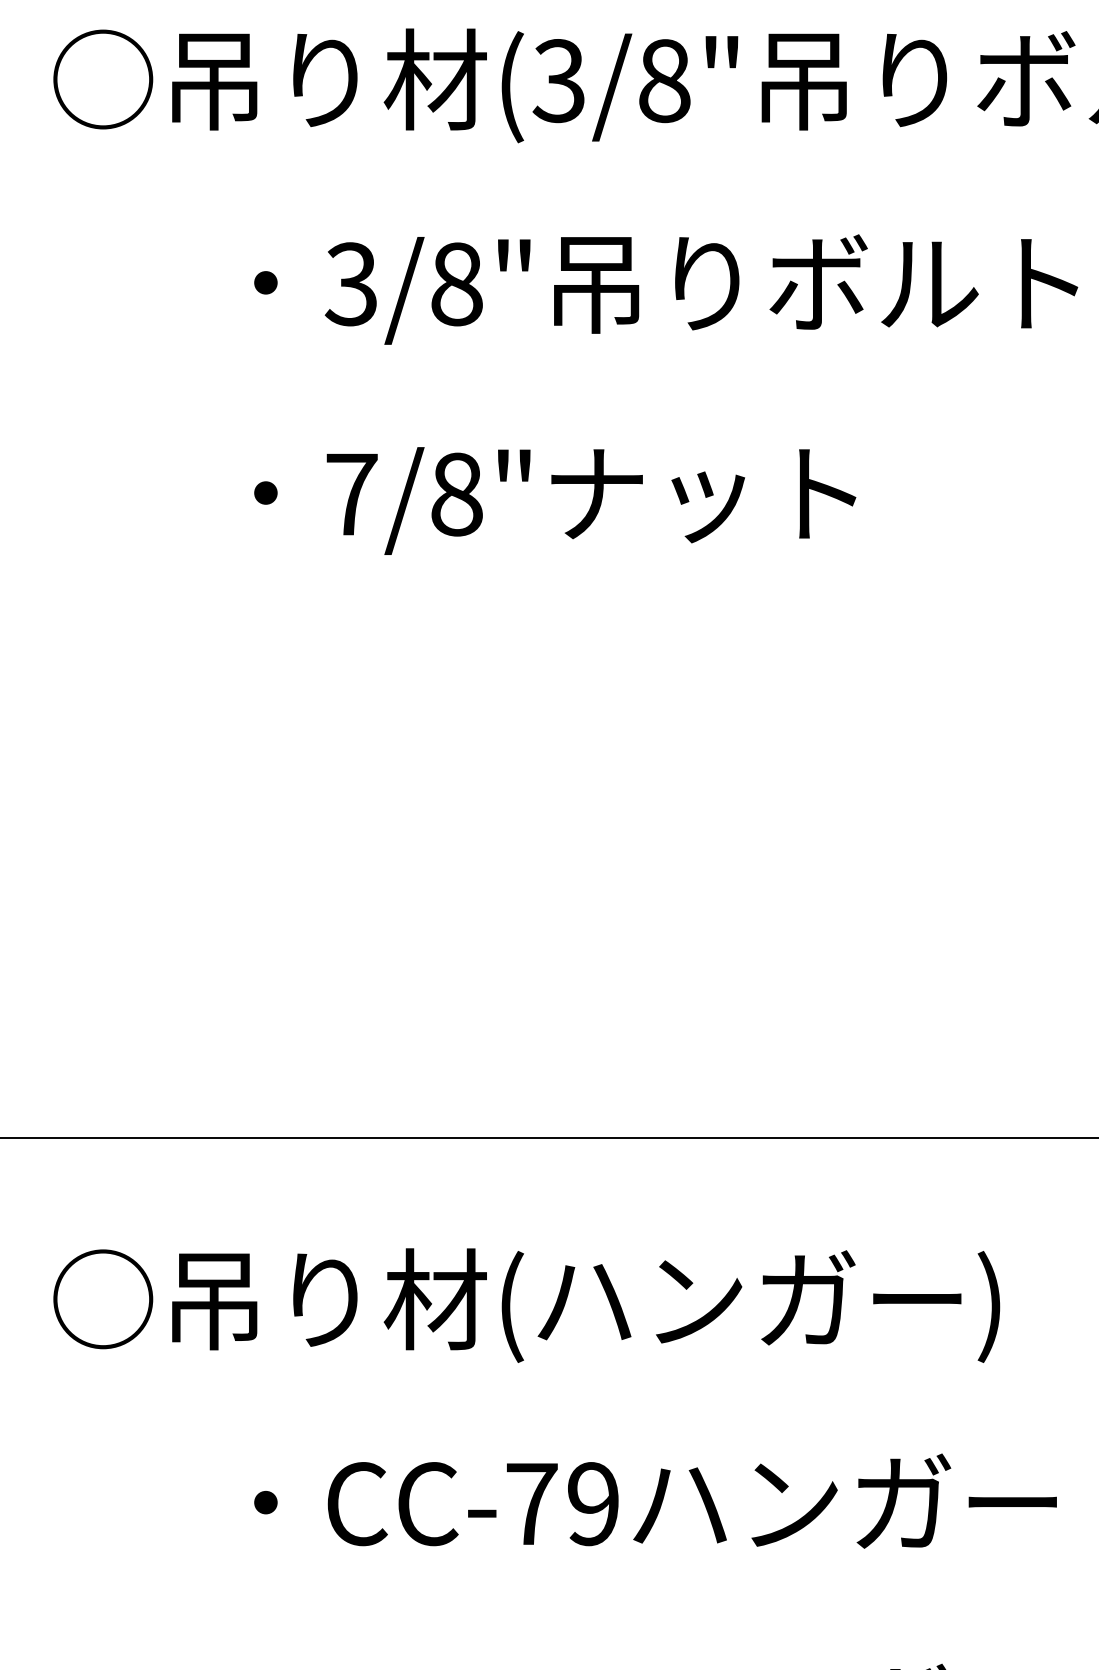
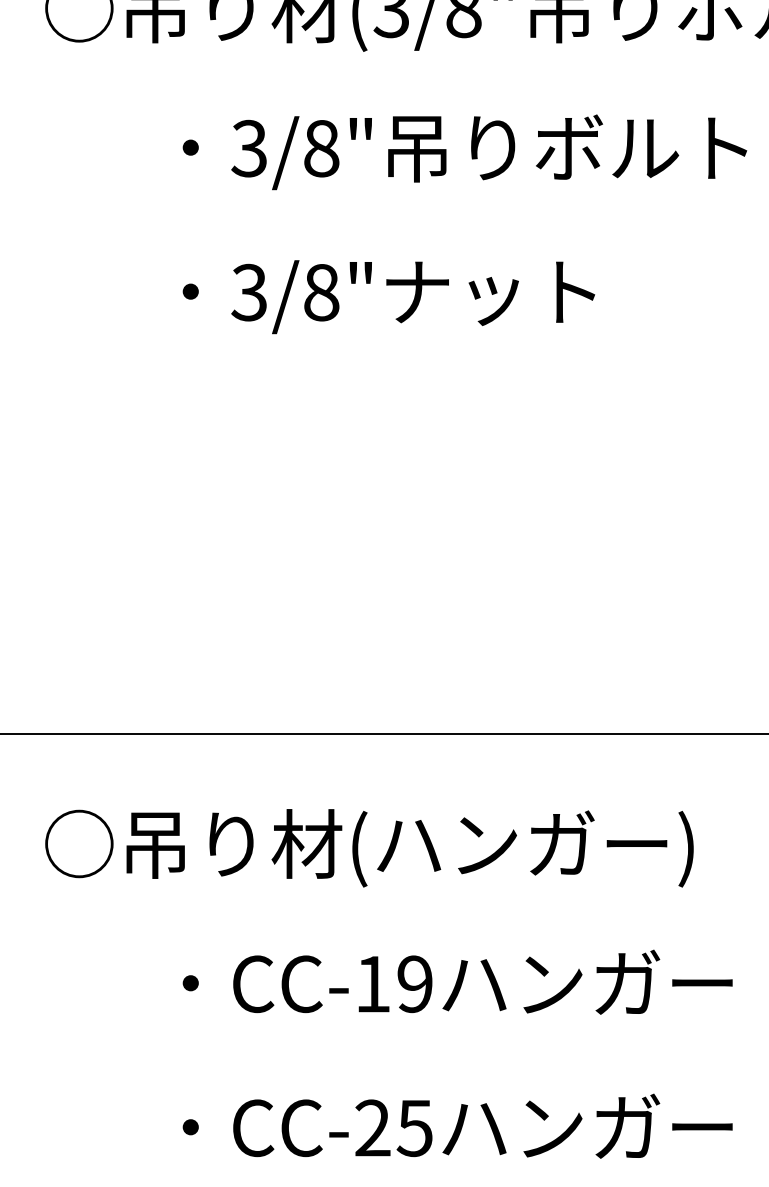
text: (351, 494) -> (249, 292), 7/8" -> 3/8"
text: (531, 1504) -> (372, 984), CC-79 -> CC-19

